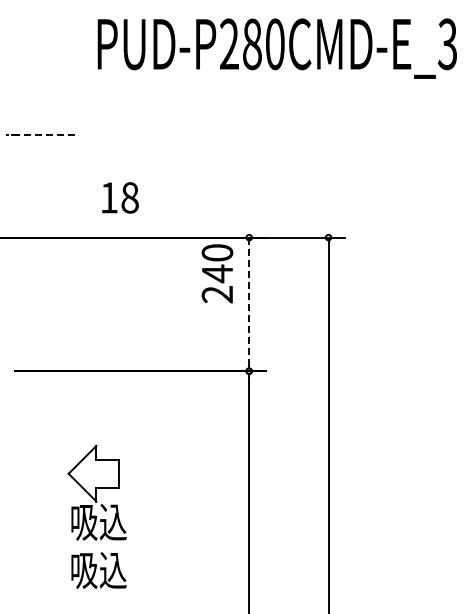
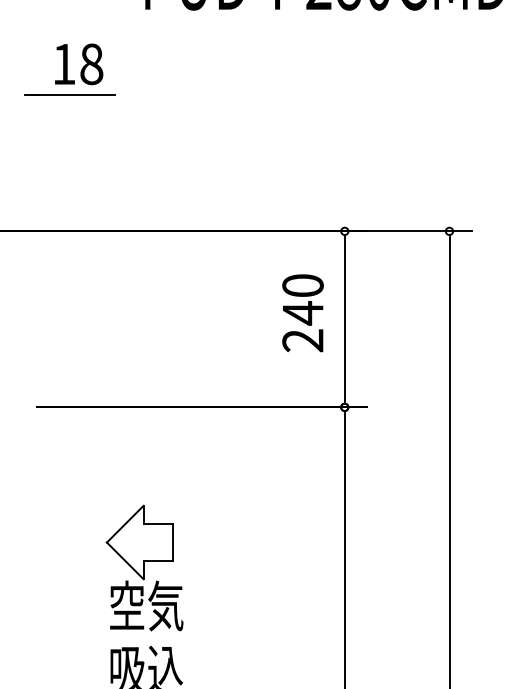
line: (40, 134) -> (69, 95), dashed -> solid
text: (120, 197) -> (79, 63), moved
text: (217, 273) -> (303, 312), moved
line: (249, 303) -> (345, 318), dashed -> solid
text: (98, 521) -> (146, 605), 吸込 -> 空気

